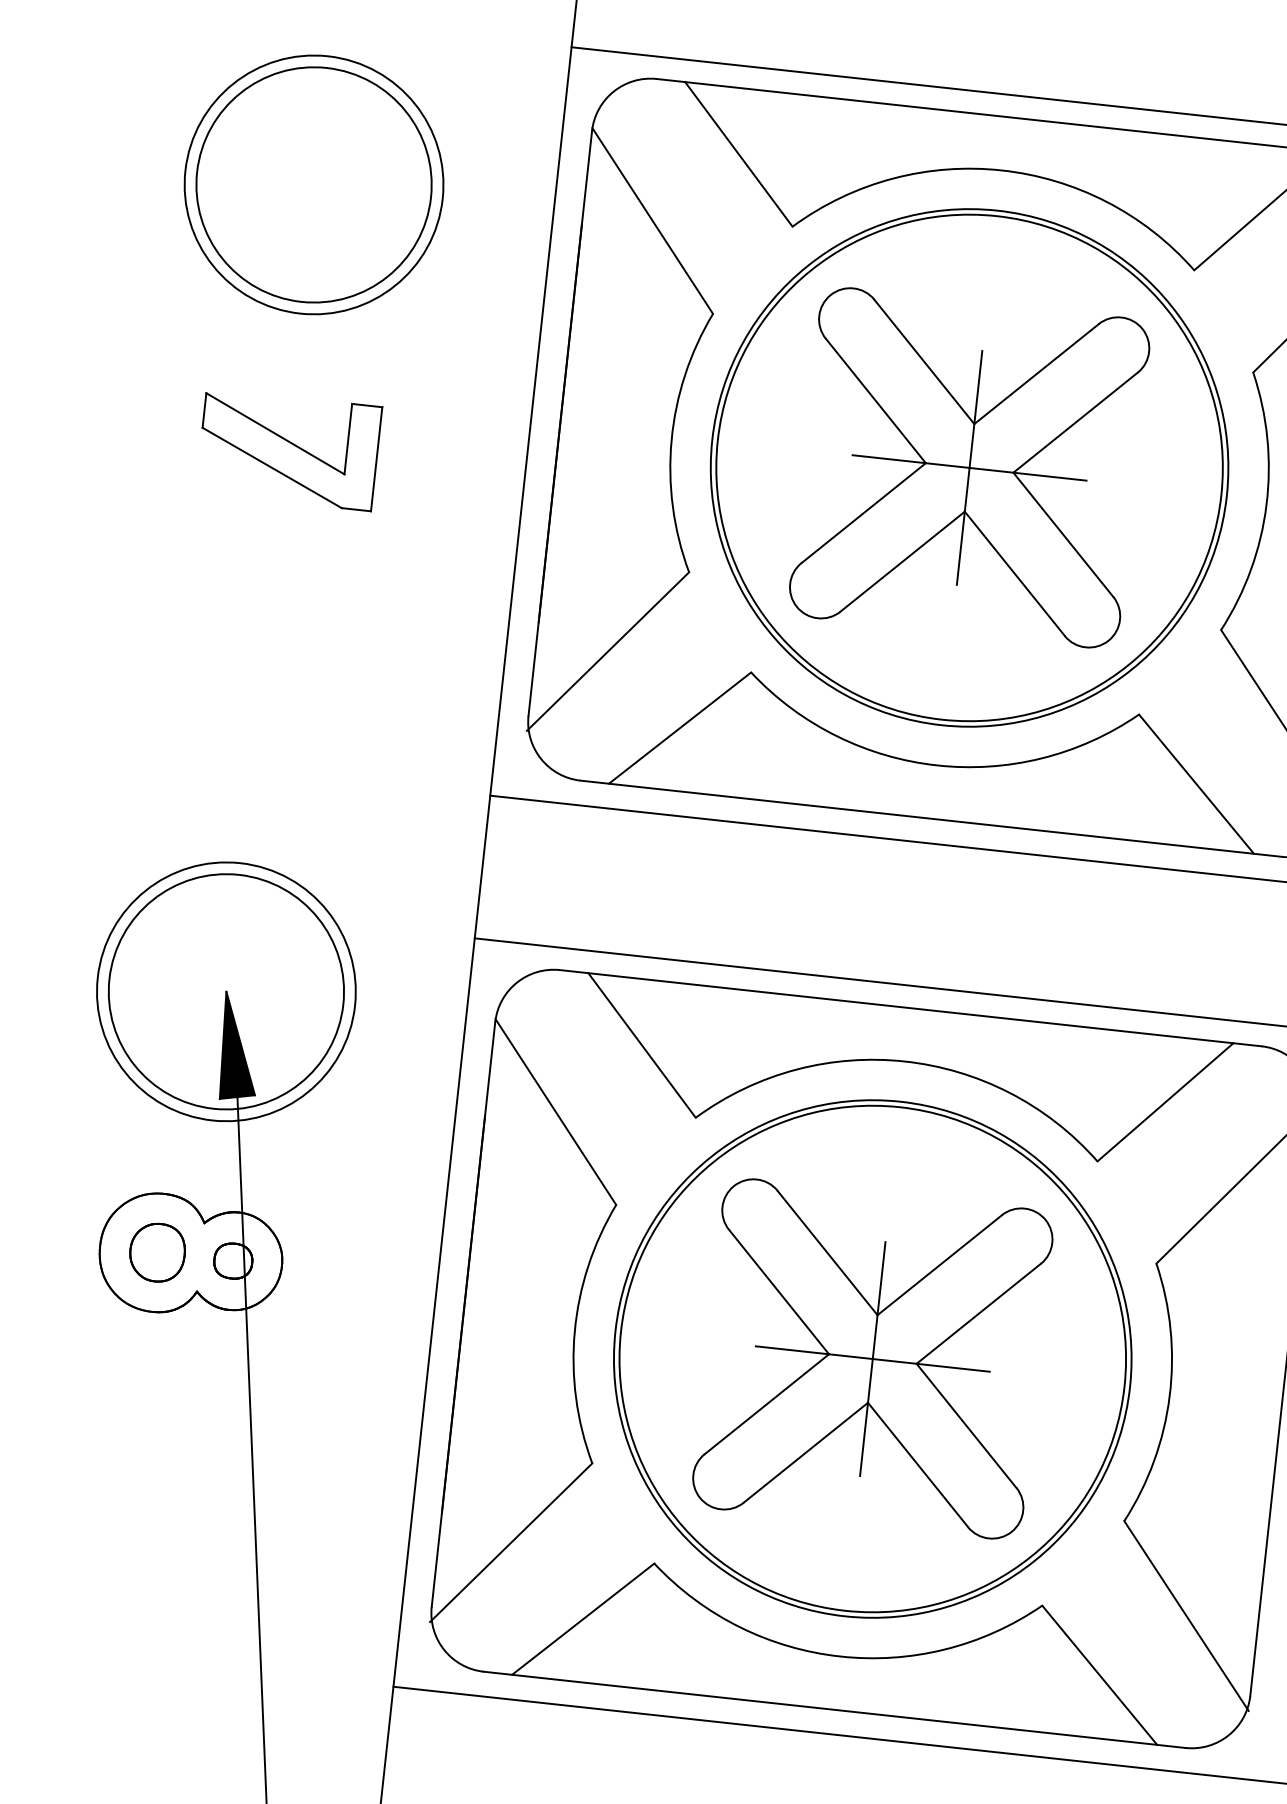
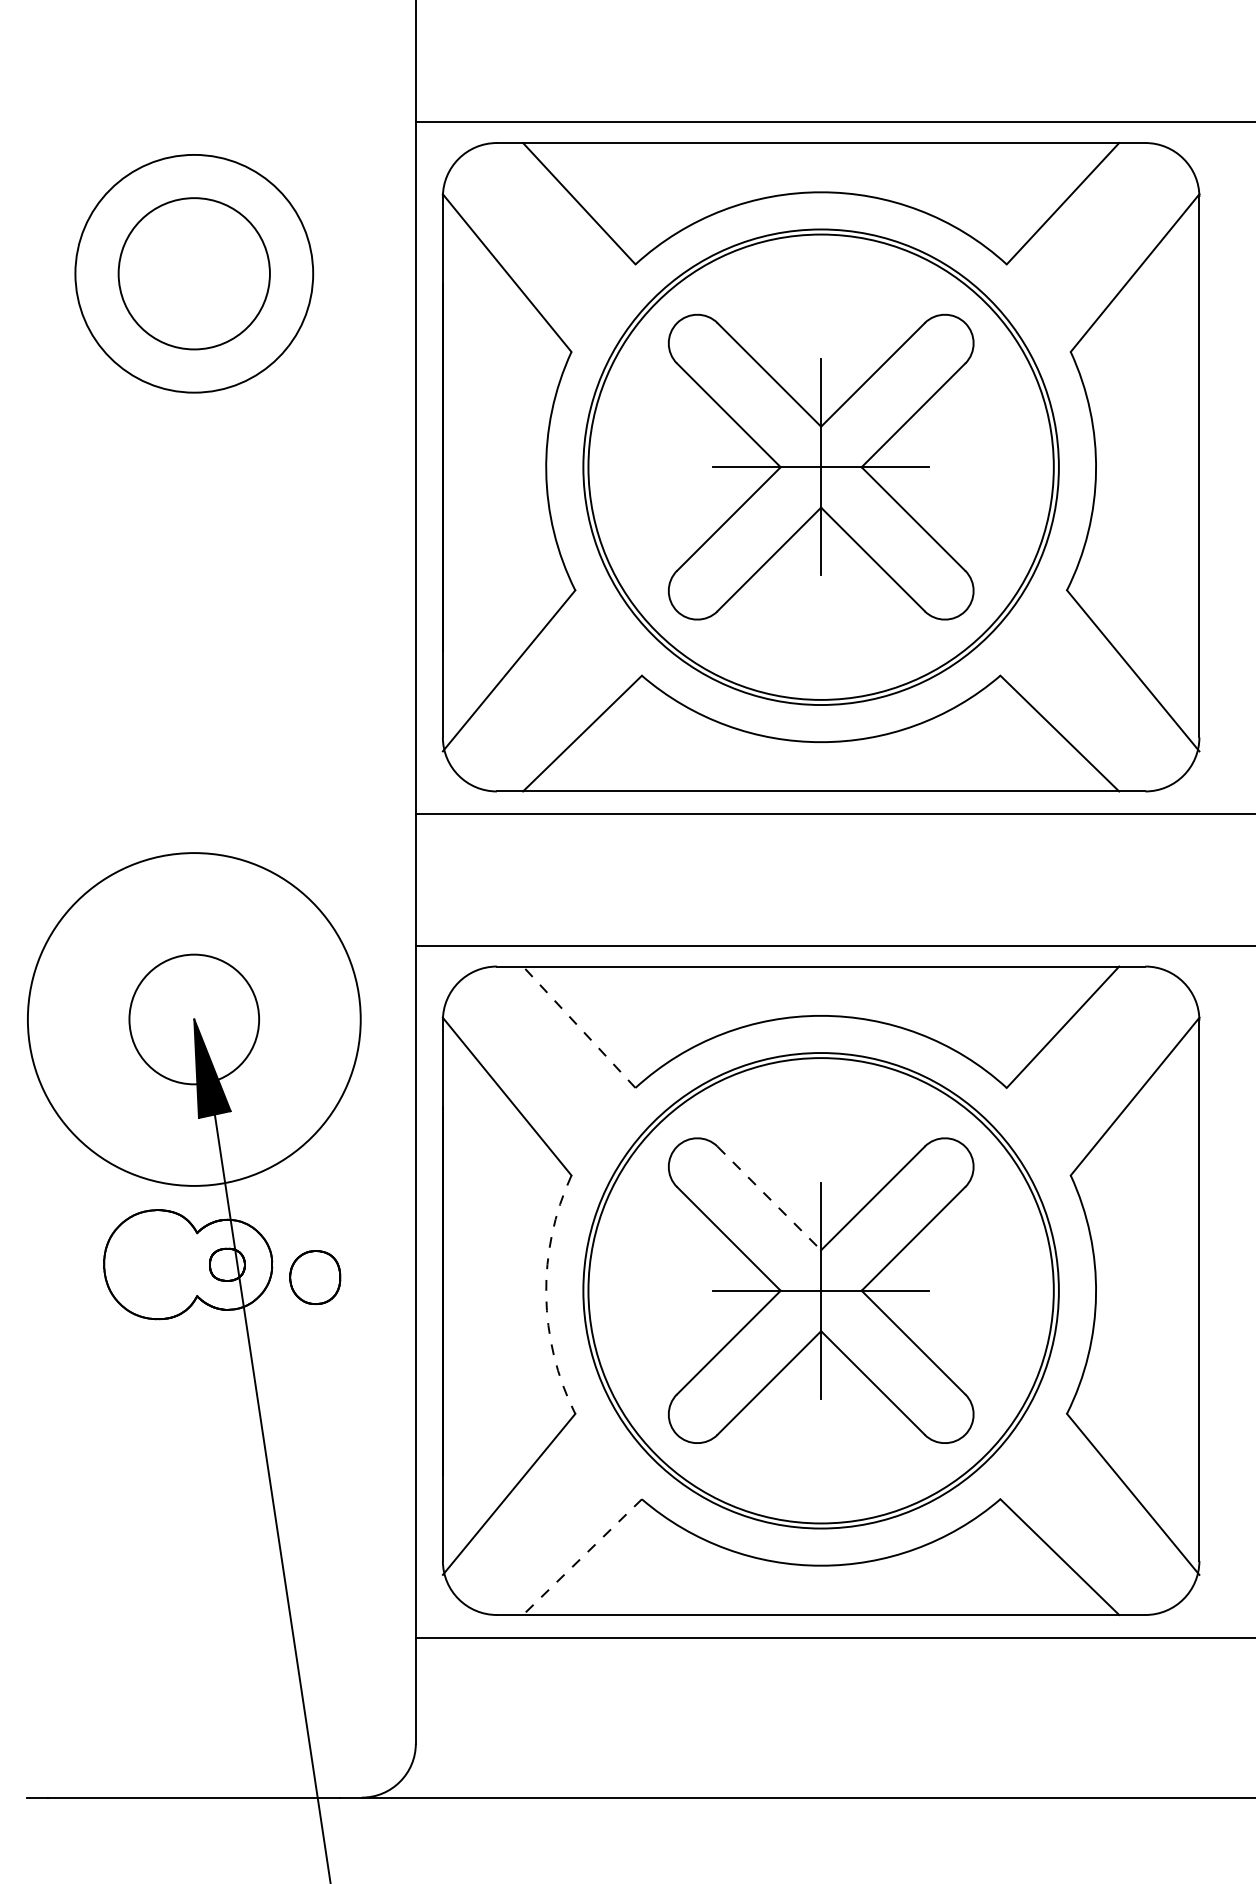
circle: (314, 184) -> (194, 273), size x0.7
part: (288, 450) -> (197, 518), removed
circle: (226, 991) -> (194, 1019), size x0.6
circle: (226, 991) -> (194, 1019), size x1.4
line: (642, 1045) -> (579, 1027), solid -> dashed
part: (157, 1252) -> (315, 1277), moved
line: (827, 1253) -> (769, 1198), solid -> dashed
arc: (575, 1331) -> (546, 1295), solid -> dashed
line: (583, 1619) -> (582, 1557), solid -> dashed

